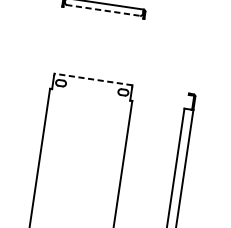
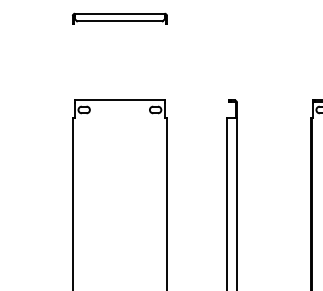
line: (103, 10) -> (119, 21), dashed -> solid
line: (93, 79) -> (119, 100), dashed -> solid

